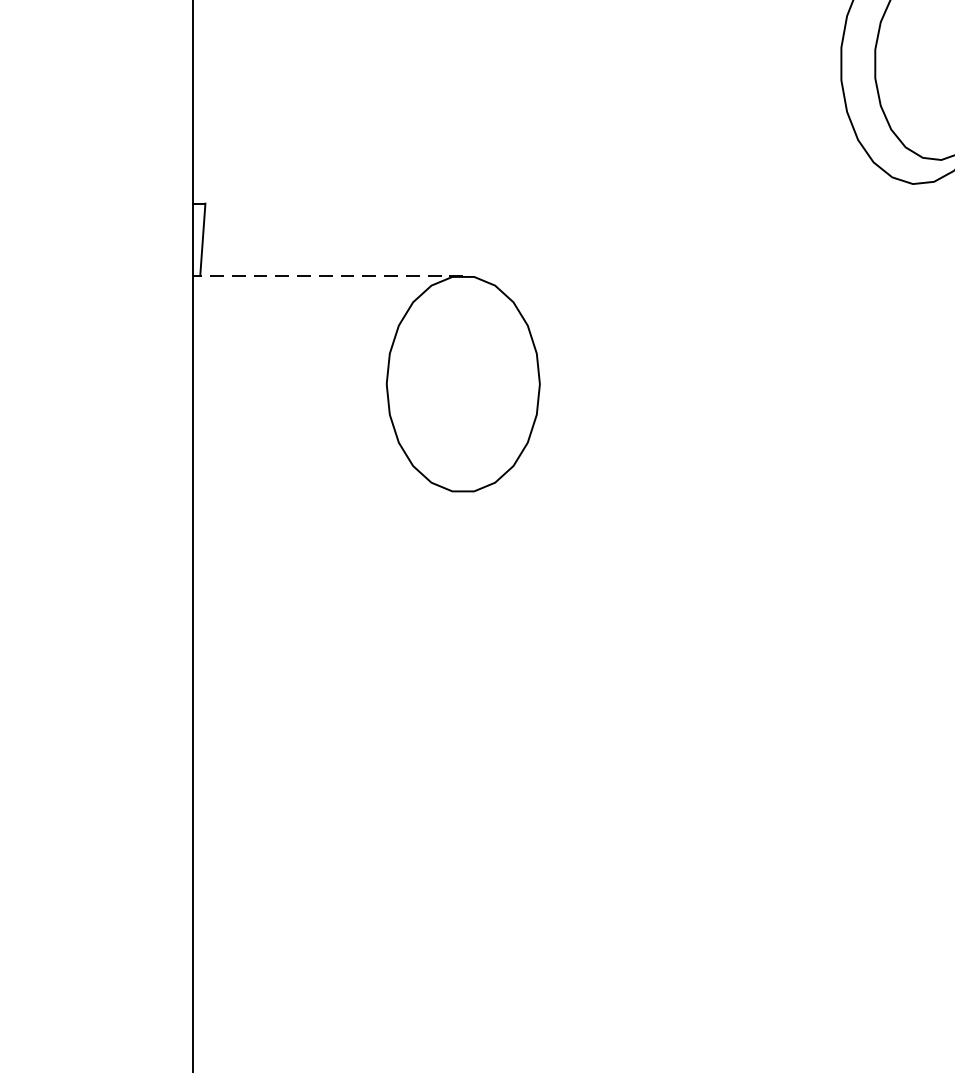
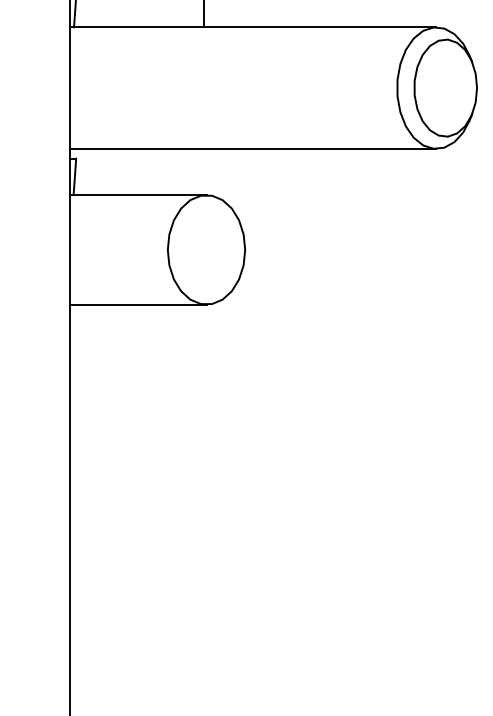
line: (556, 183) -> (253, 148), added
line: (326, 276) -> (137, 195), dashed -> solid
line: (328, 492) -> (138, 304), added

